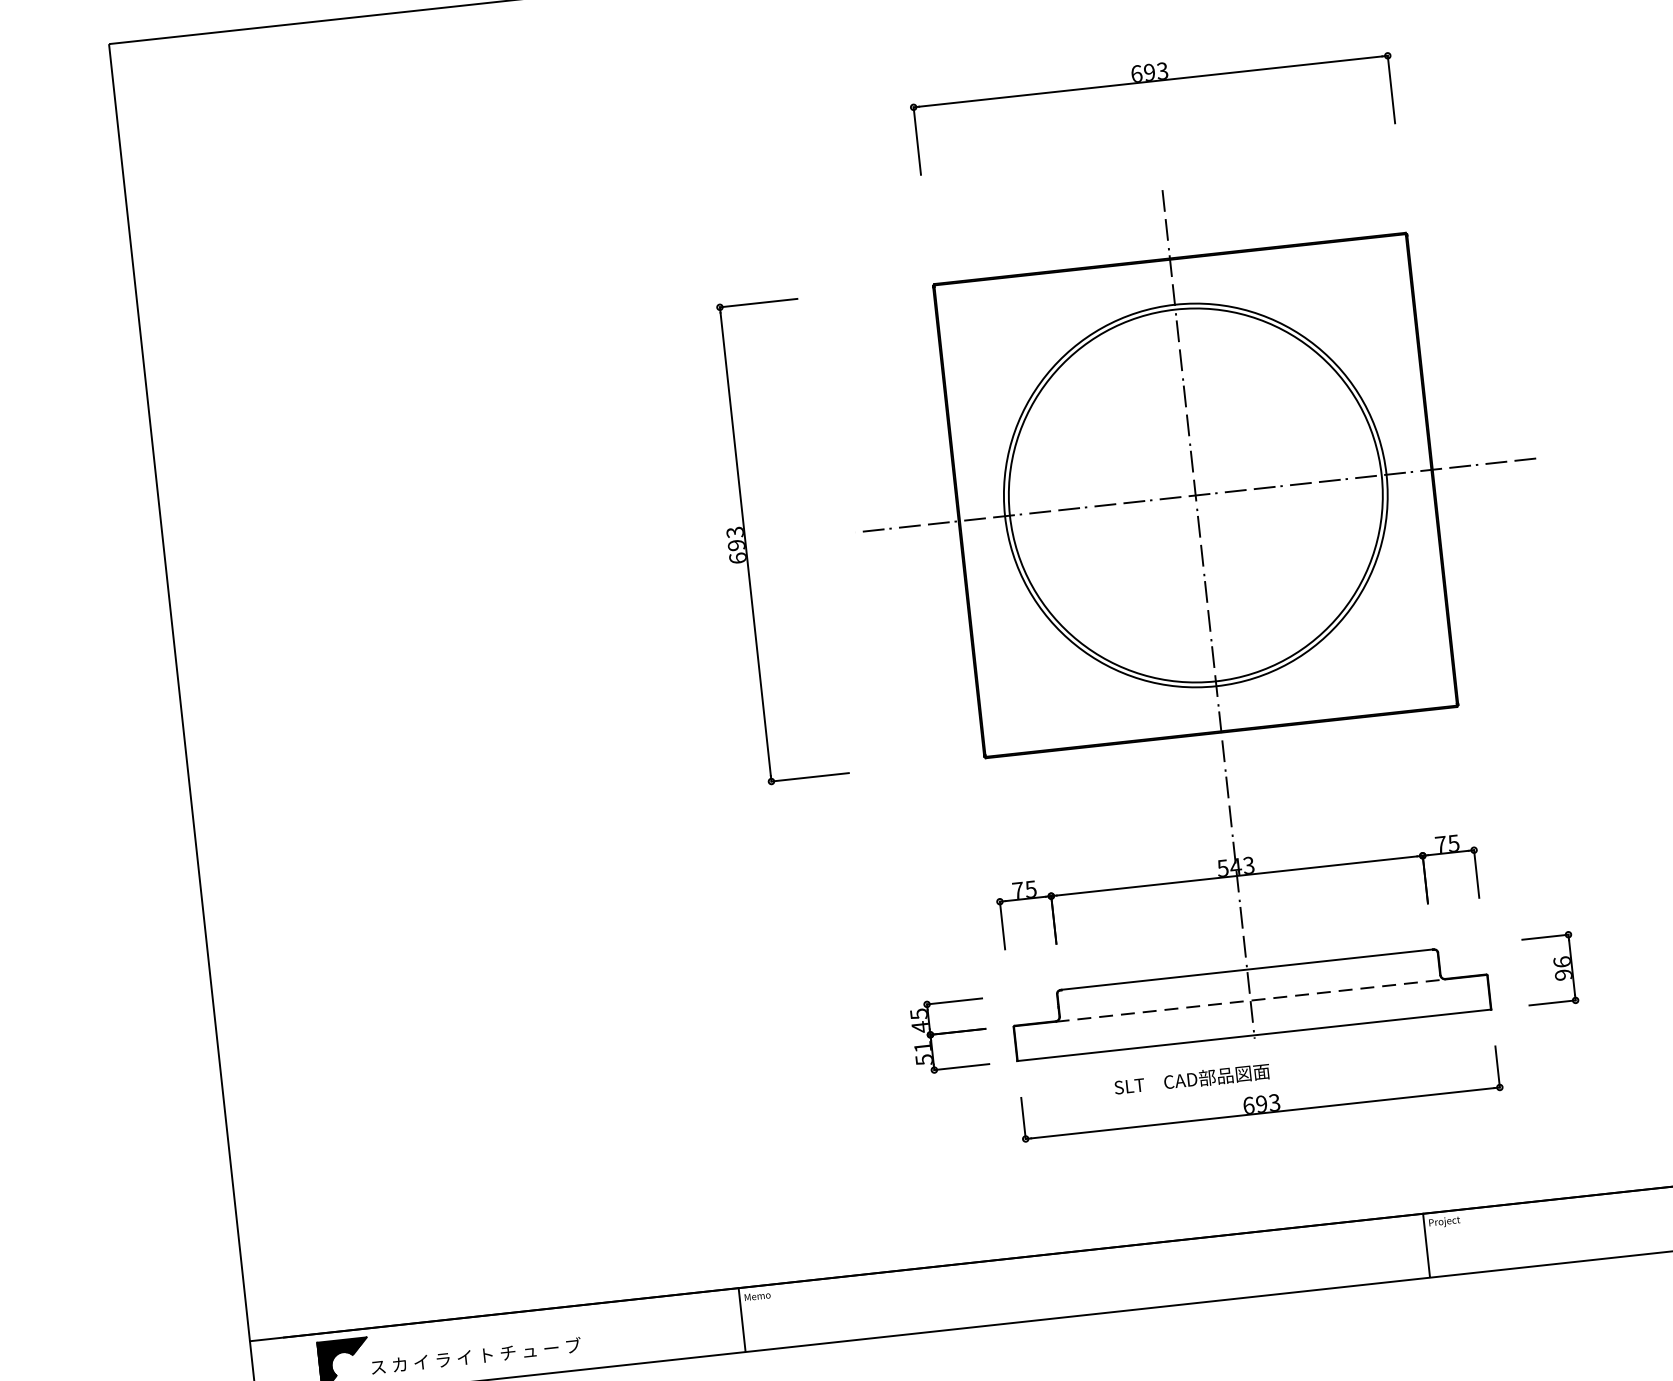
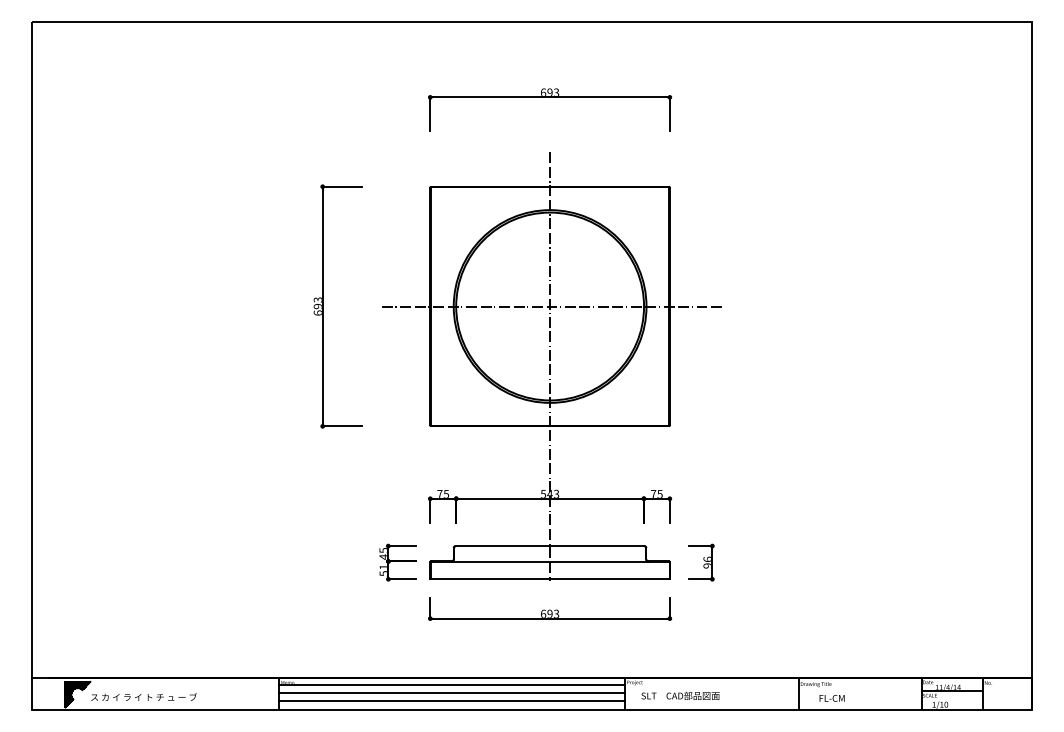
line: (1251, 1000) -> (550, 561), dashed -> solid
text: (1191, 1078) -> (680, 695), moved
line: (1082, 1266) -> (451, 685), added
line: (1083, 1282) -> (451, 693), added
line: (1085, 1298) -> (451, 701), added

